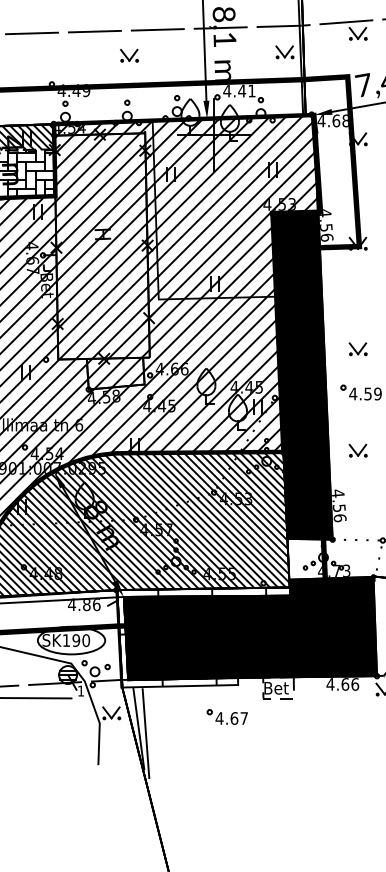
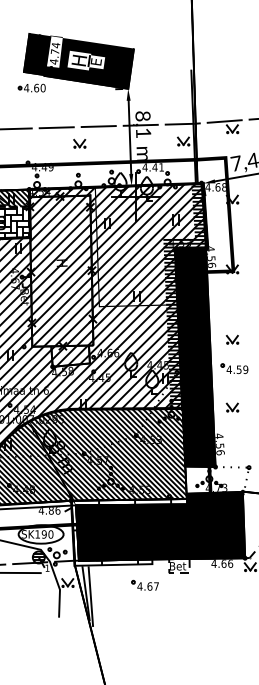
hatch: (287, 284) -> (185, 296), added

